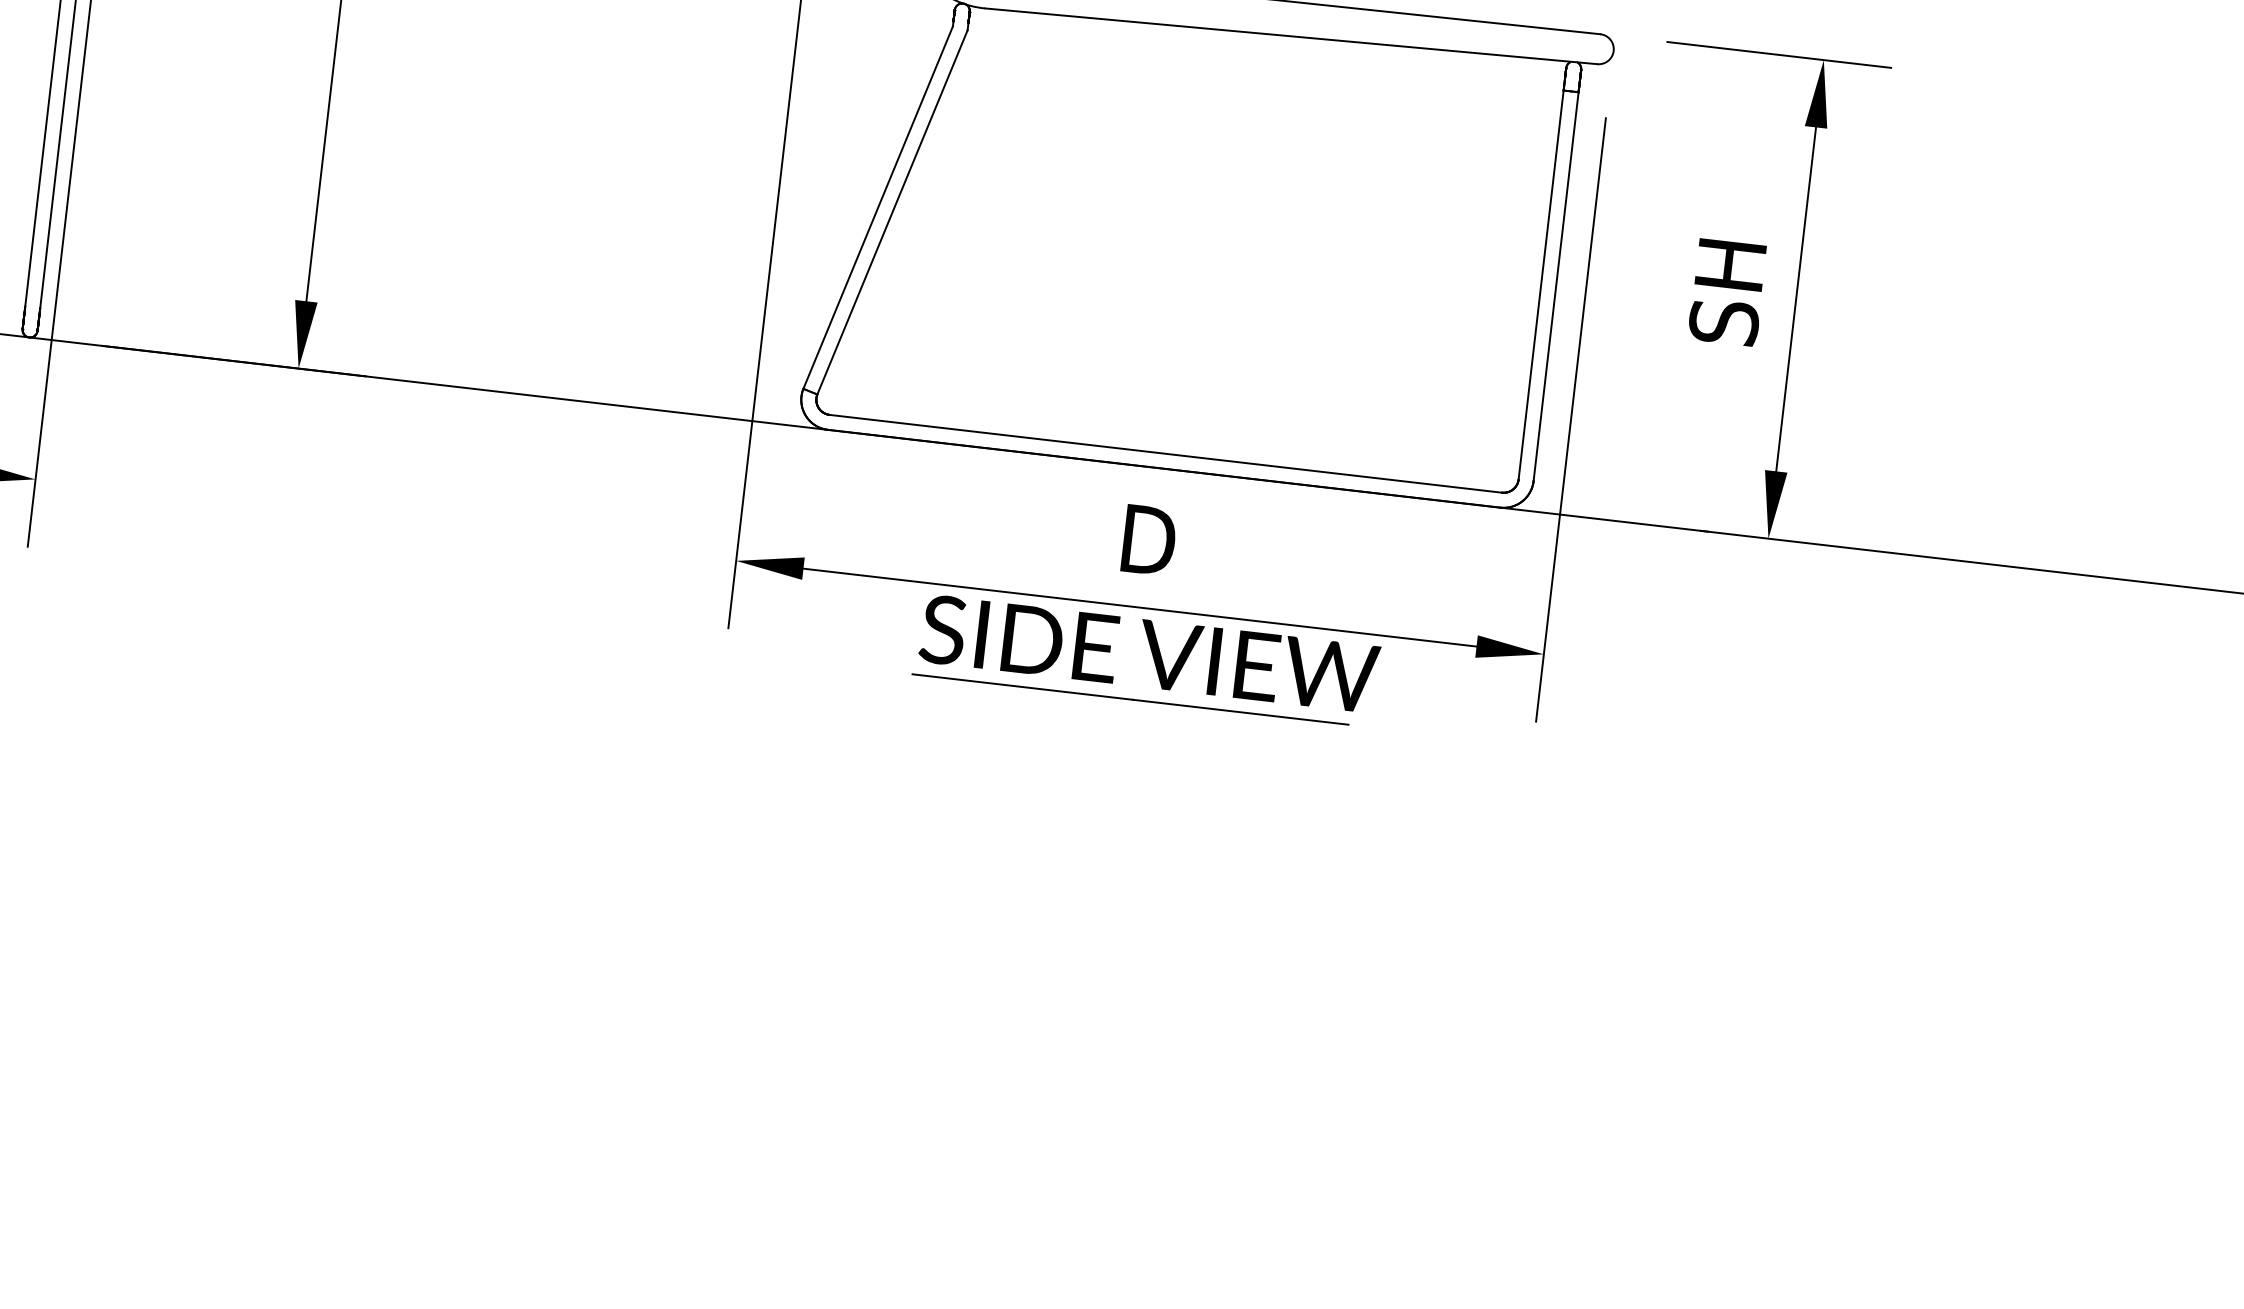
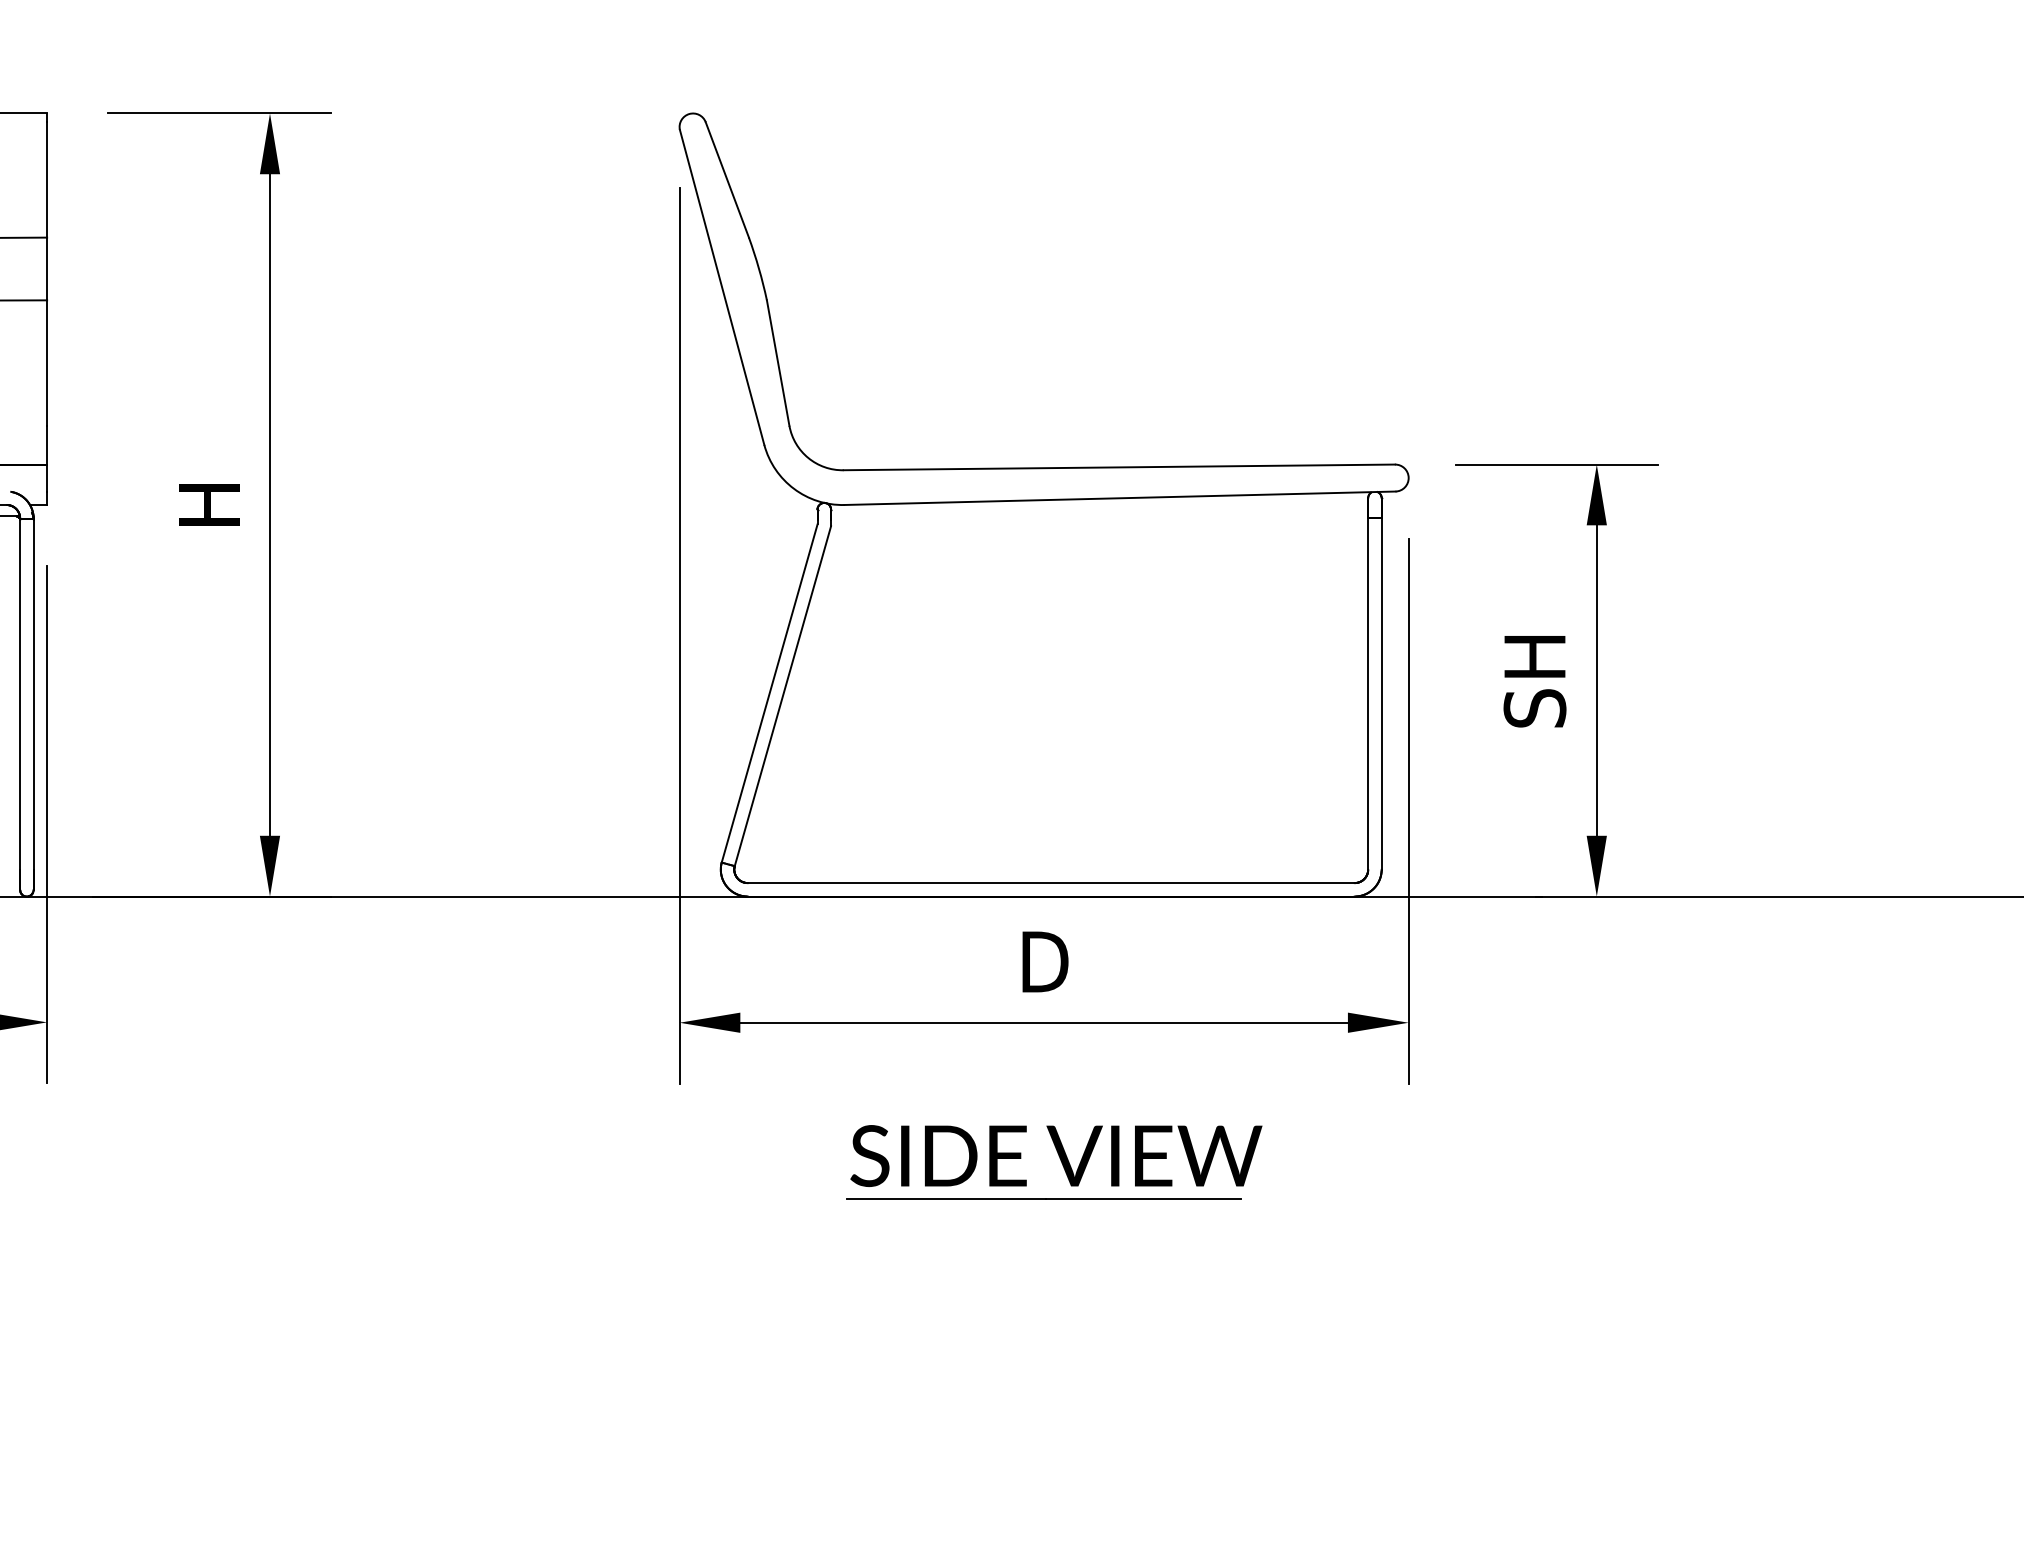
part: (1153, 660) -> (1060, 1161), moved

